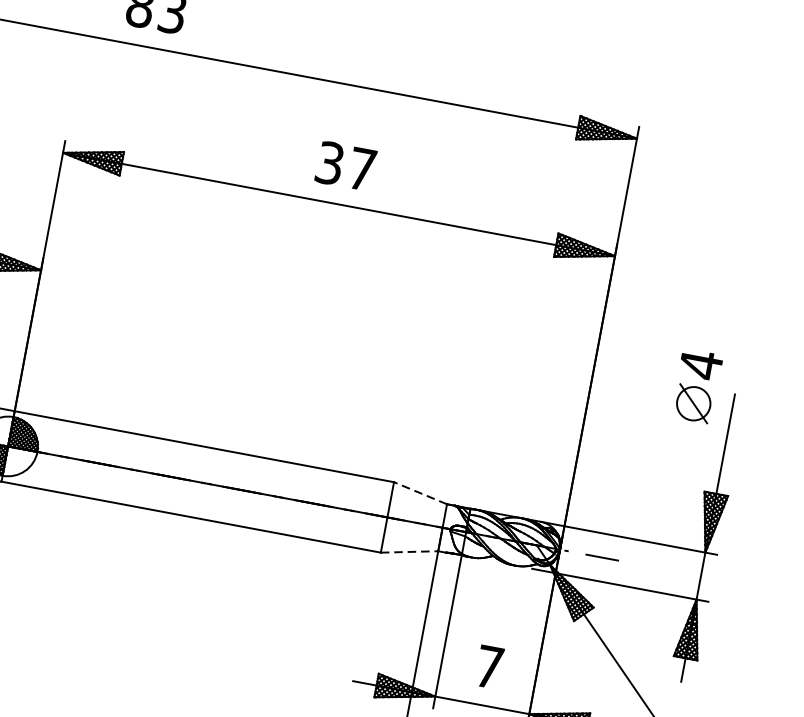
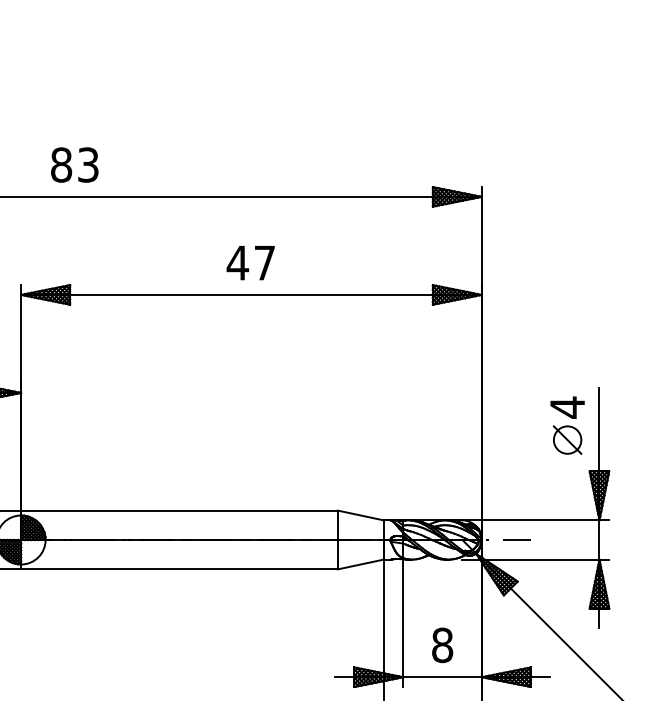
text: (329, 162) -> (237, 262), 37 -> 47
part: (696, 386) -> (567, 425), moved
line: (420, 493) -> (360, 515), dashed -> solid
line: (409, 551) -> (360, 564), dashed -> solid
text: (489, 667) -> (442, 645), 7 -> 8

